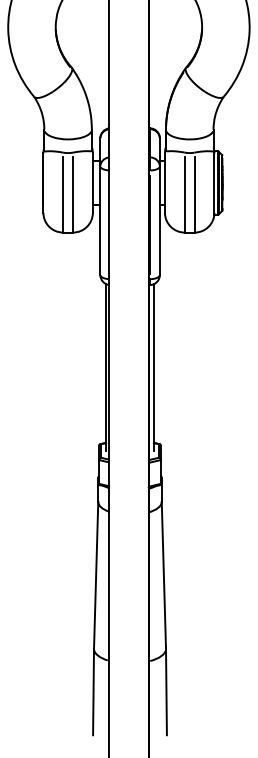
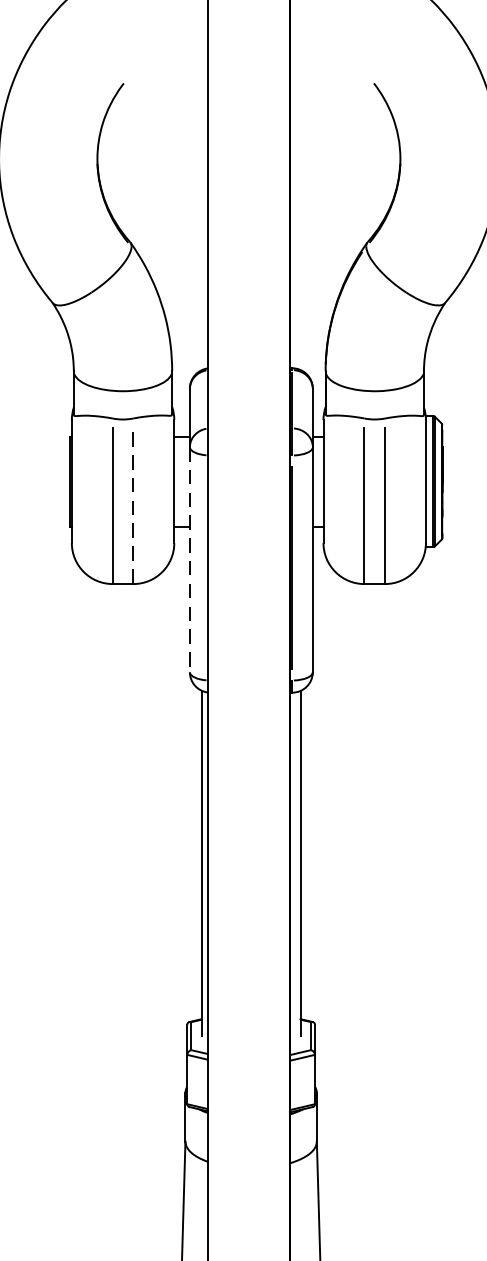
line: (73, 194) -> (134, 505), solid -> dashed
line: (100, 221) -> (190, 561), solid -> dashed

